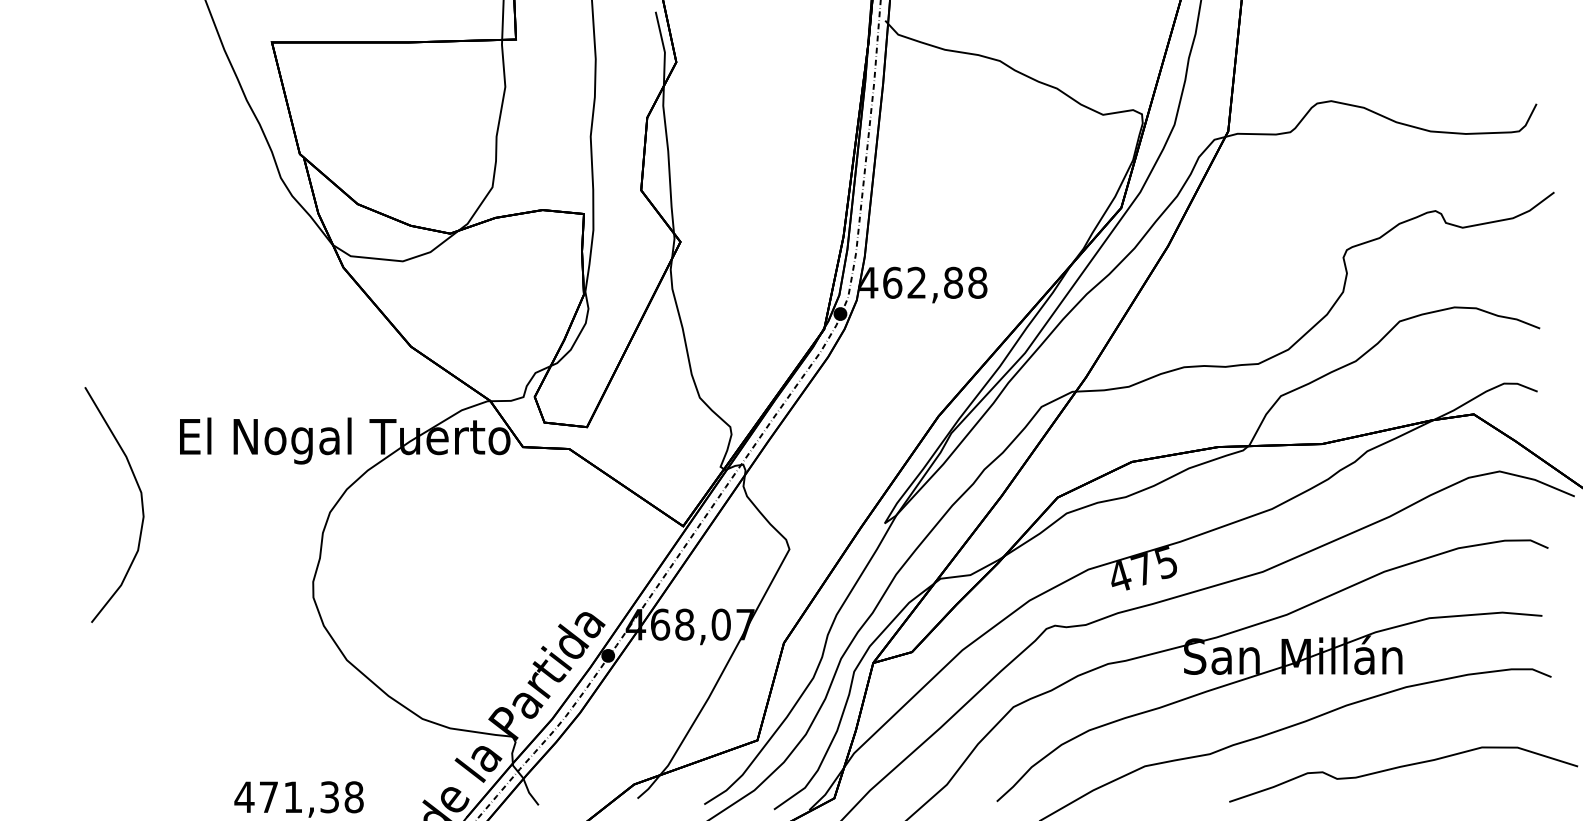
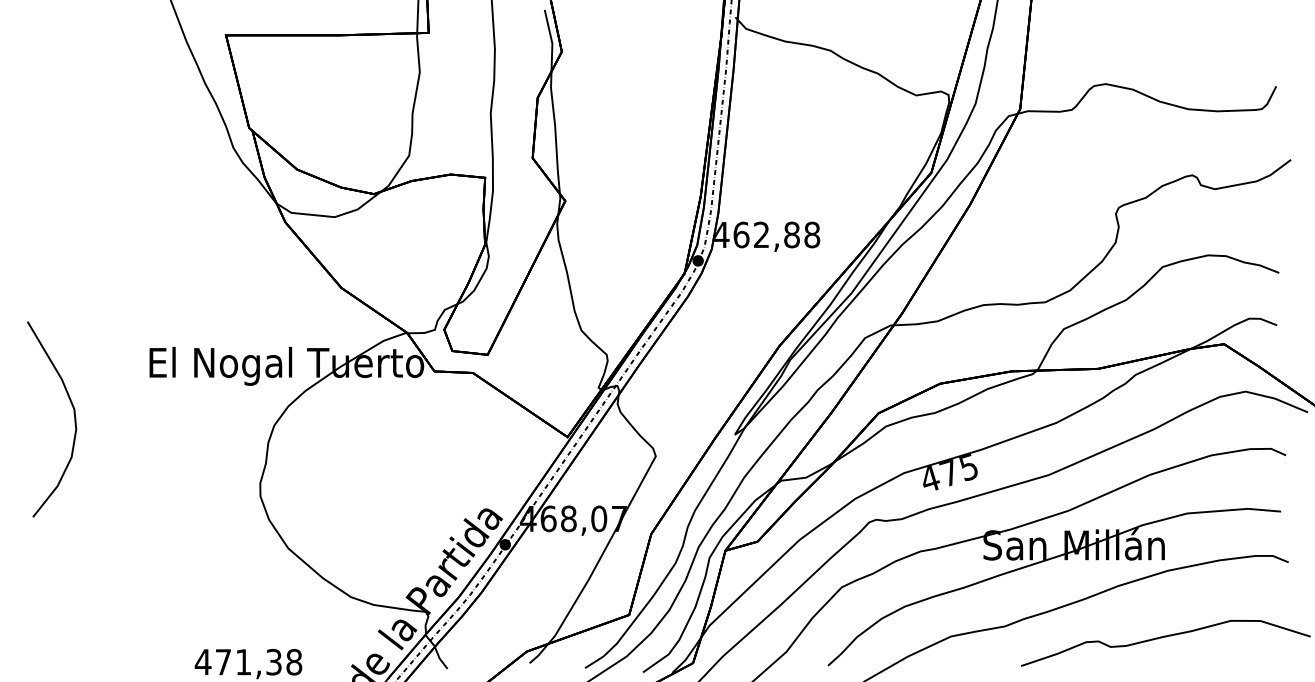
curve: (140, 497) -> (73, 413), moved

